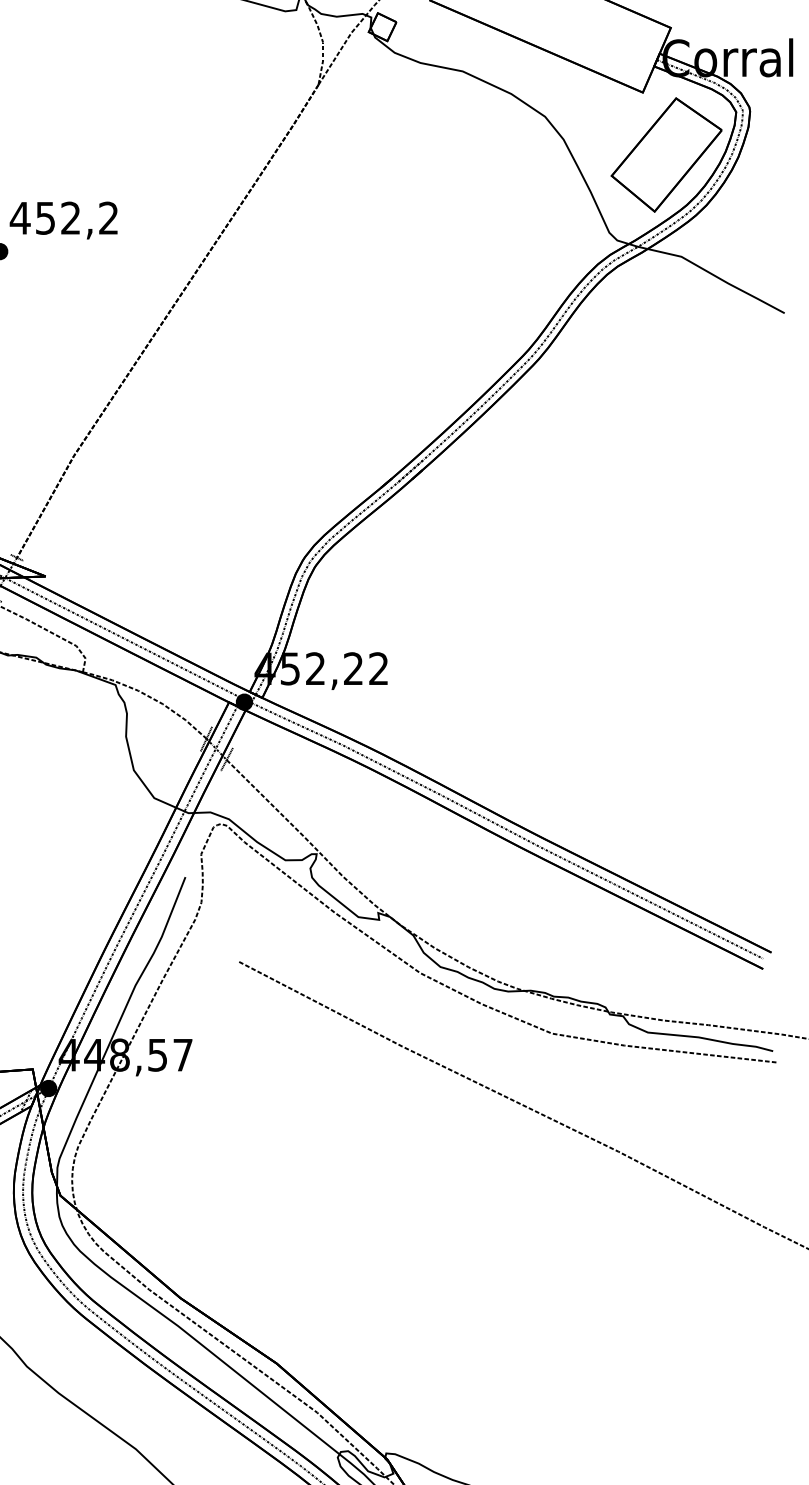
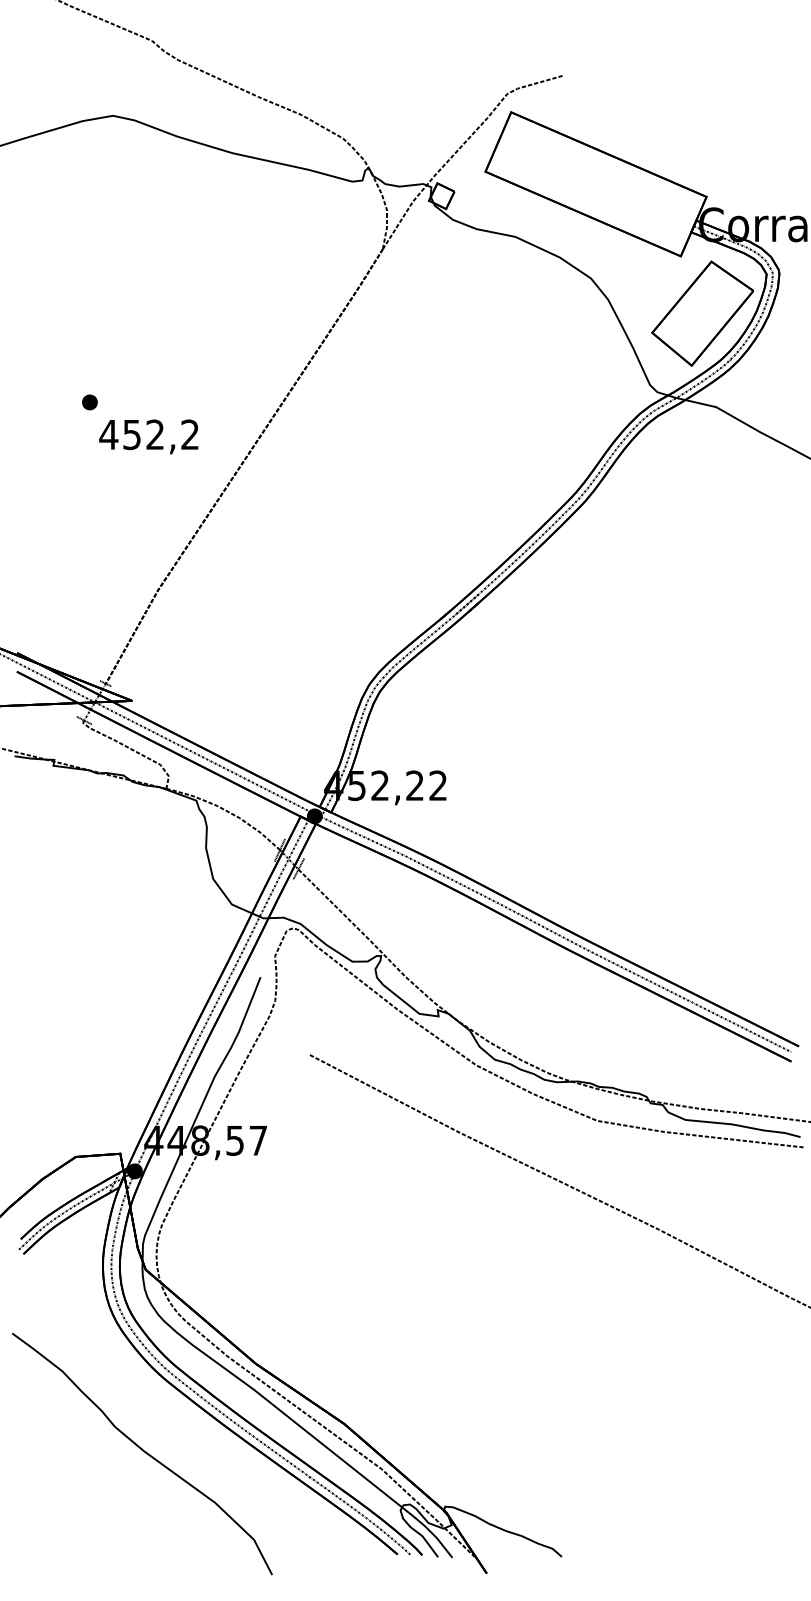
text: (63, 220) -> (148, 436), moved

